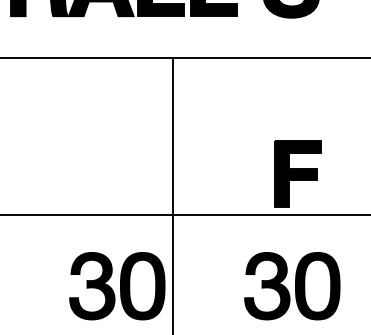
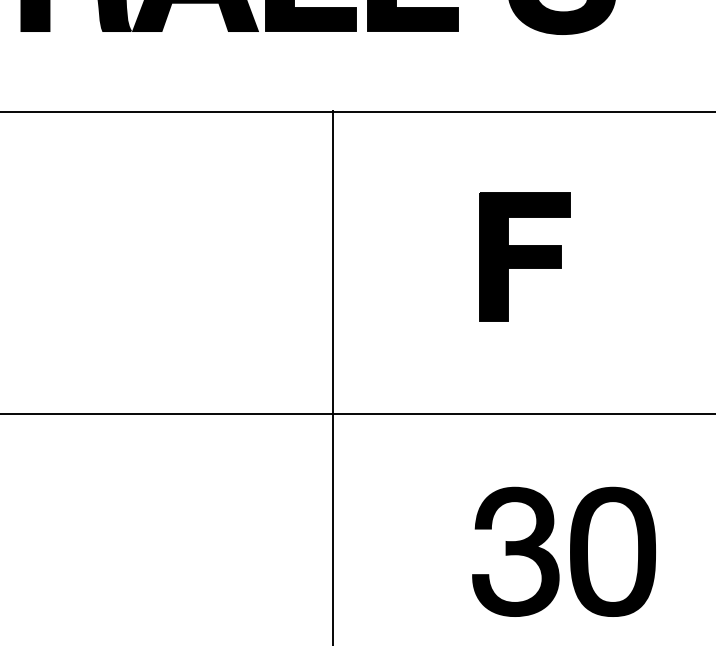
part: (297, 173) -> (523, 255), moved
part: (117, 286) -> (226, 552), removed

